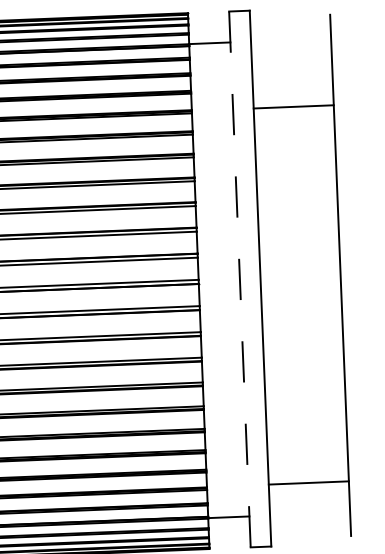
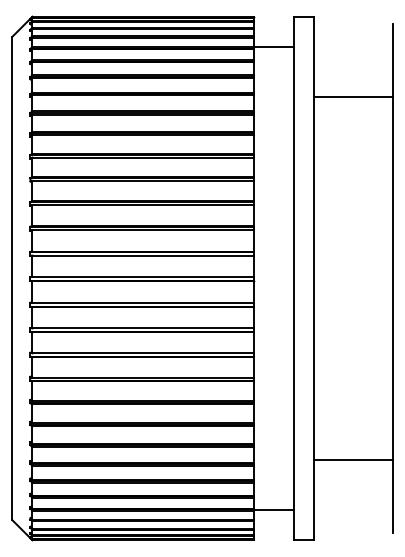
line: (293, 107) -> (353, 97), moved
line: (240, 279) -> (294, 278), dashed -> solid
line: (308, 482) -> (353, 459), moved

